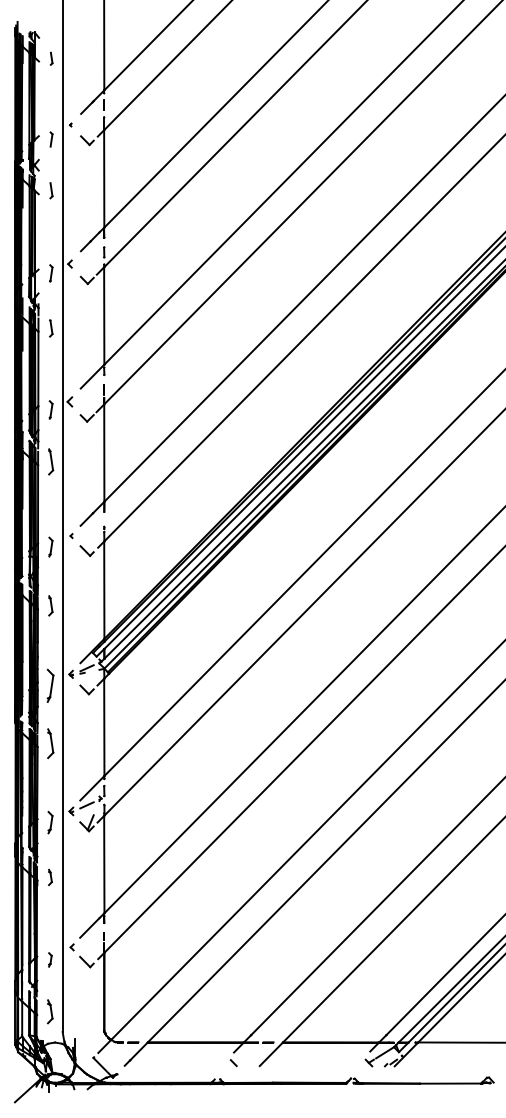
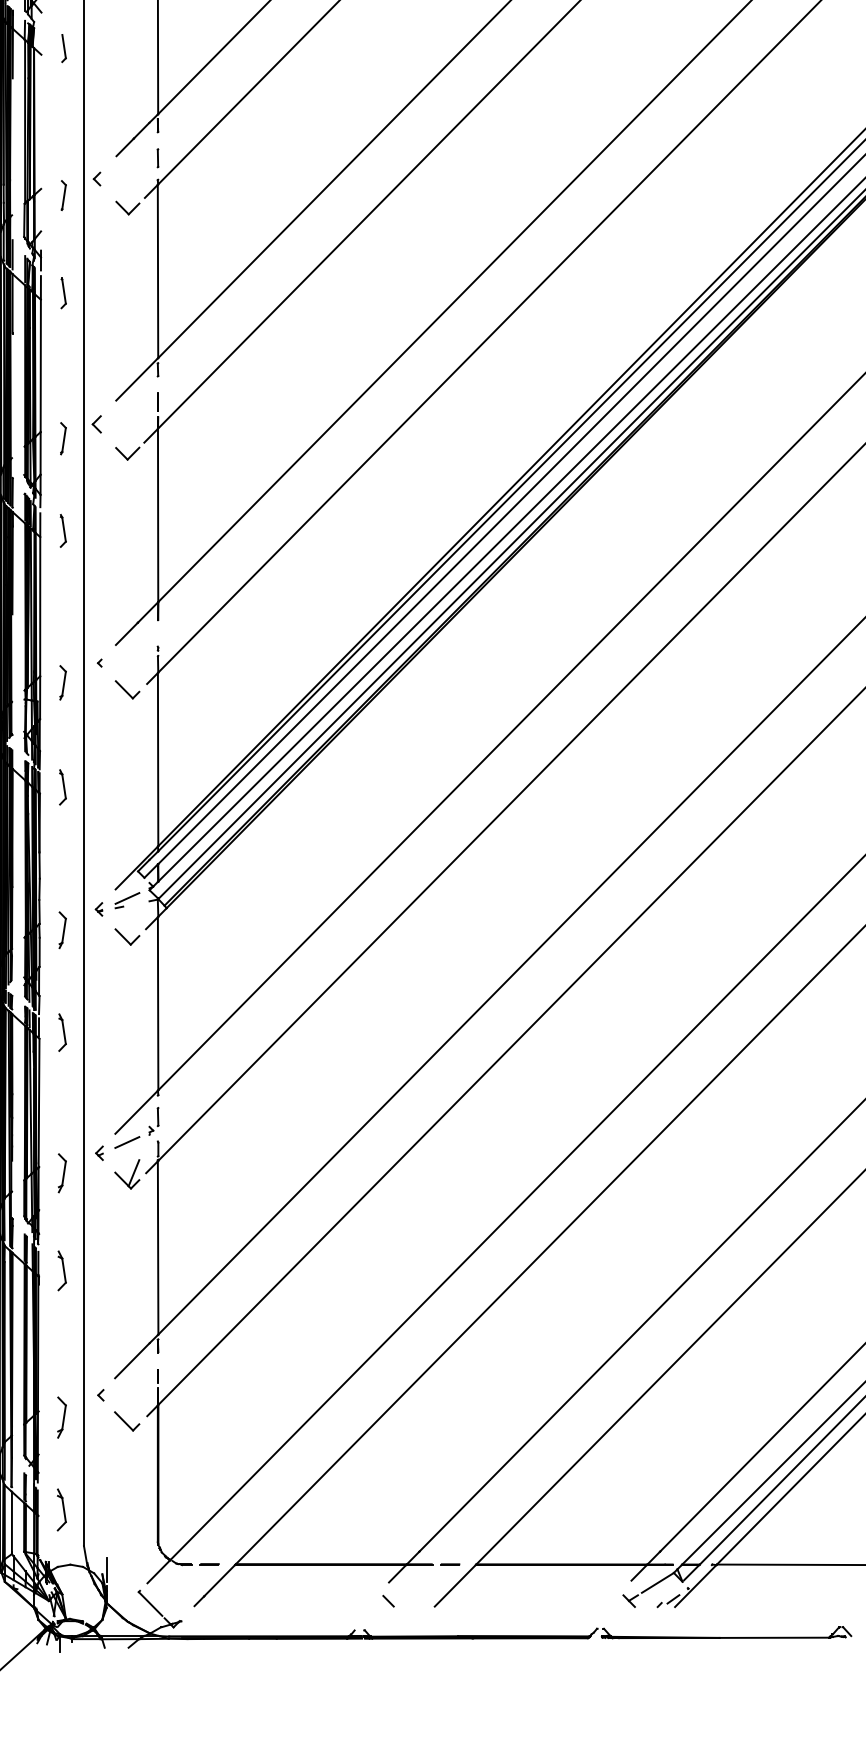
part: (50, 461) -> (62, 530), size x0.71
part: (50, 686) -> (62, 930), size x0.62
part: (50, 743) -> (62, 1032), size x0.71
part: (50, 877) -> (62, 1270), size x1.43
part: (50, 959) -> (62, 1416), size x1.67

